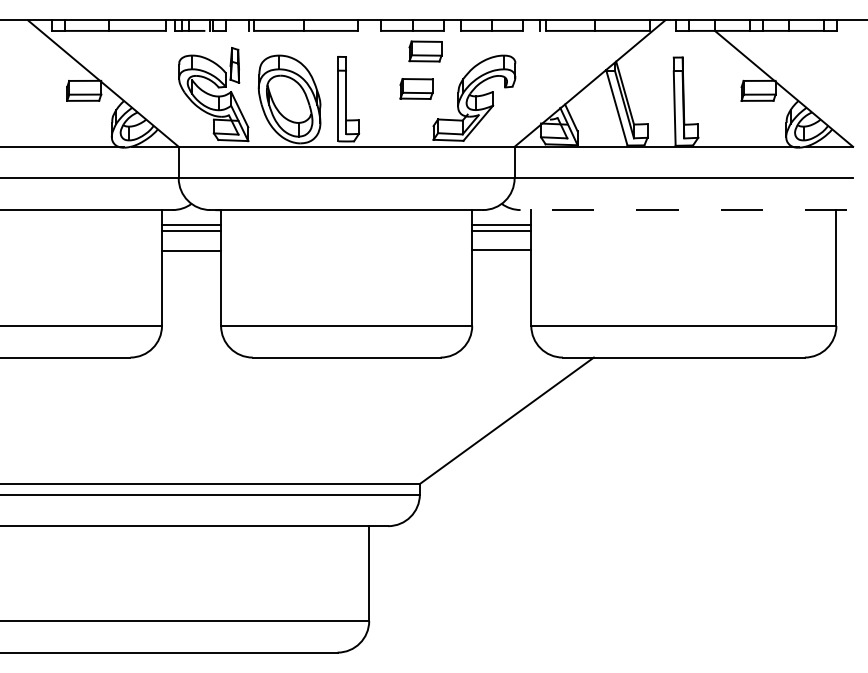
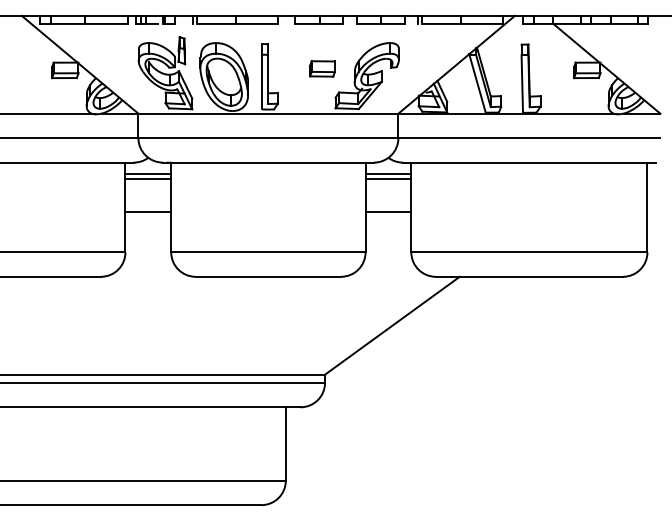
part: (425, 50) -> (329, 39), removed
line: (682, 209) -> (528, 162), dashed -> solid
line: (501, 249) -> (388, 211), moved
line: (191, 251) -> (148, 211), moved

